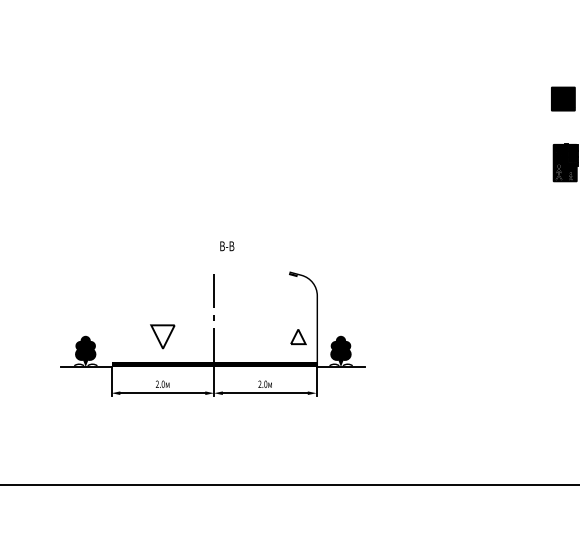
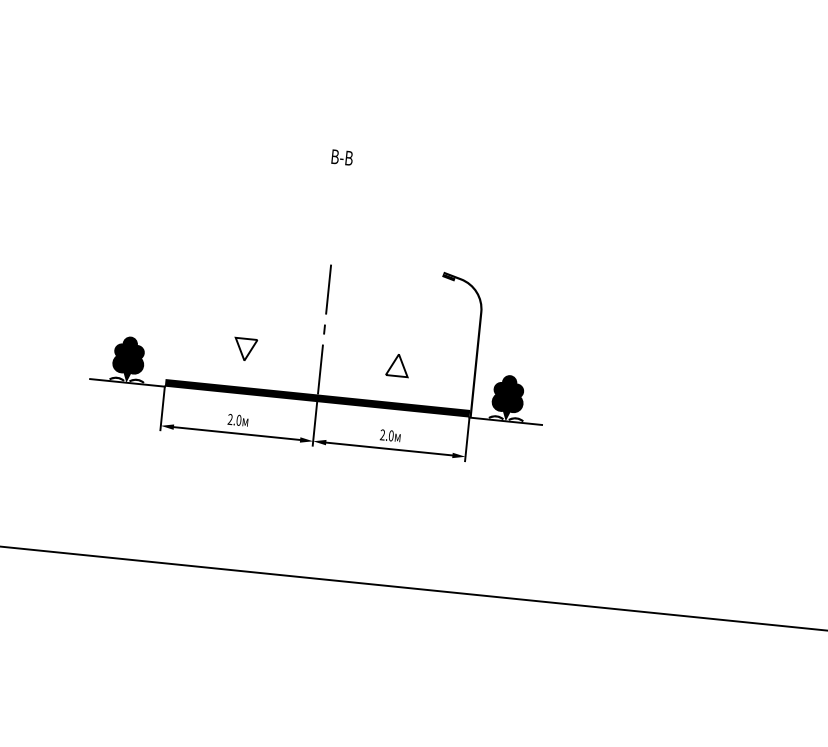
text: (227, 246) -> (342, 157), moved
part: (162, 336) -> (245, 349), size x0.62
part: (298, 336) -> (398, 364), moved

